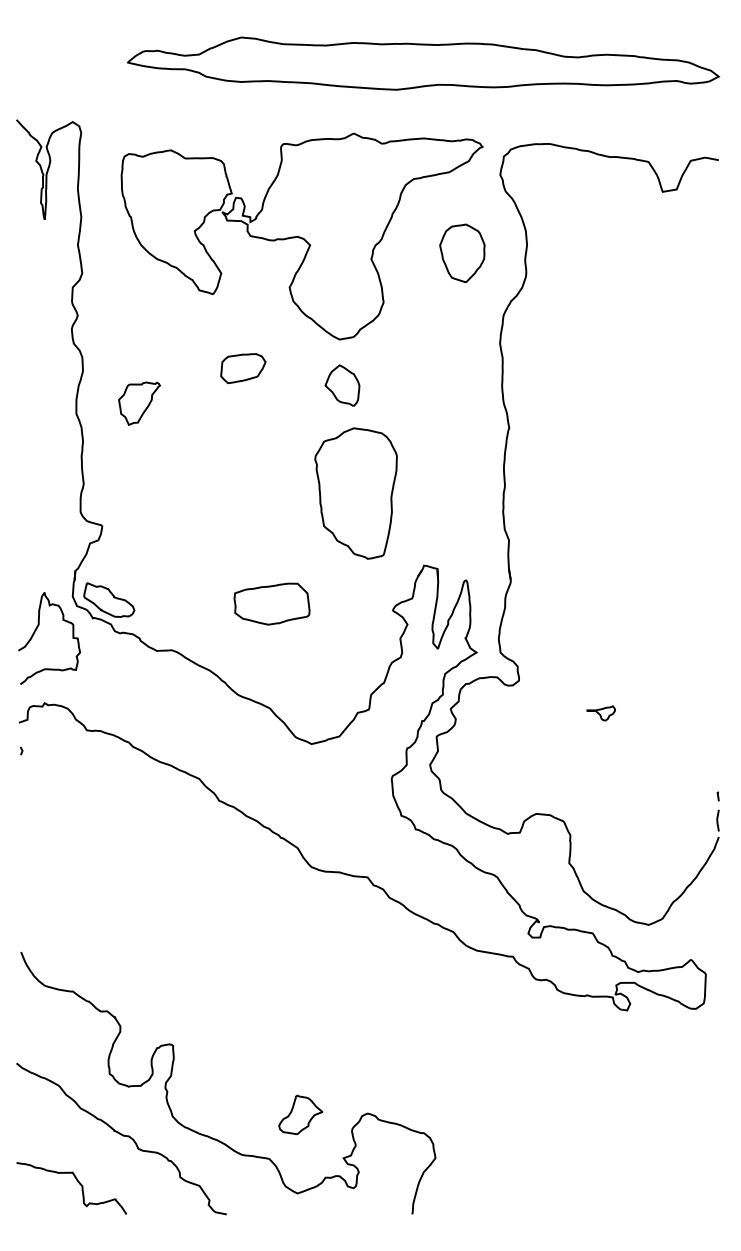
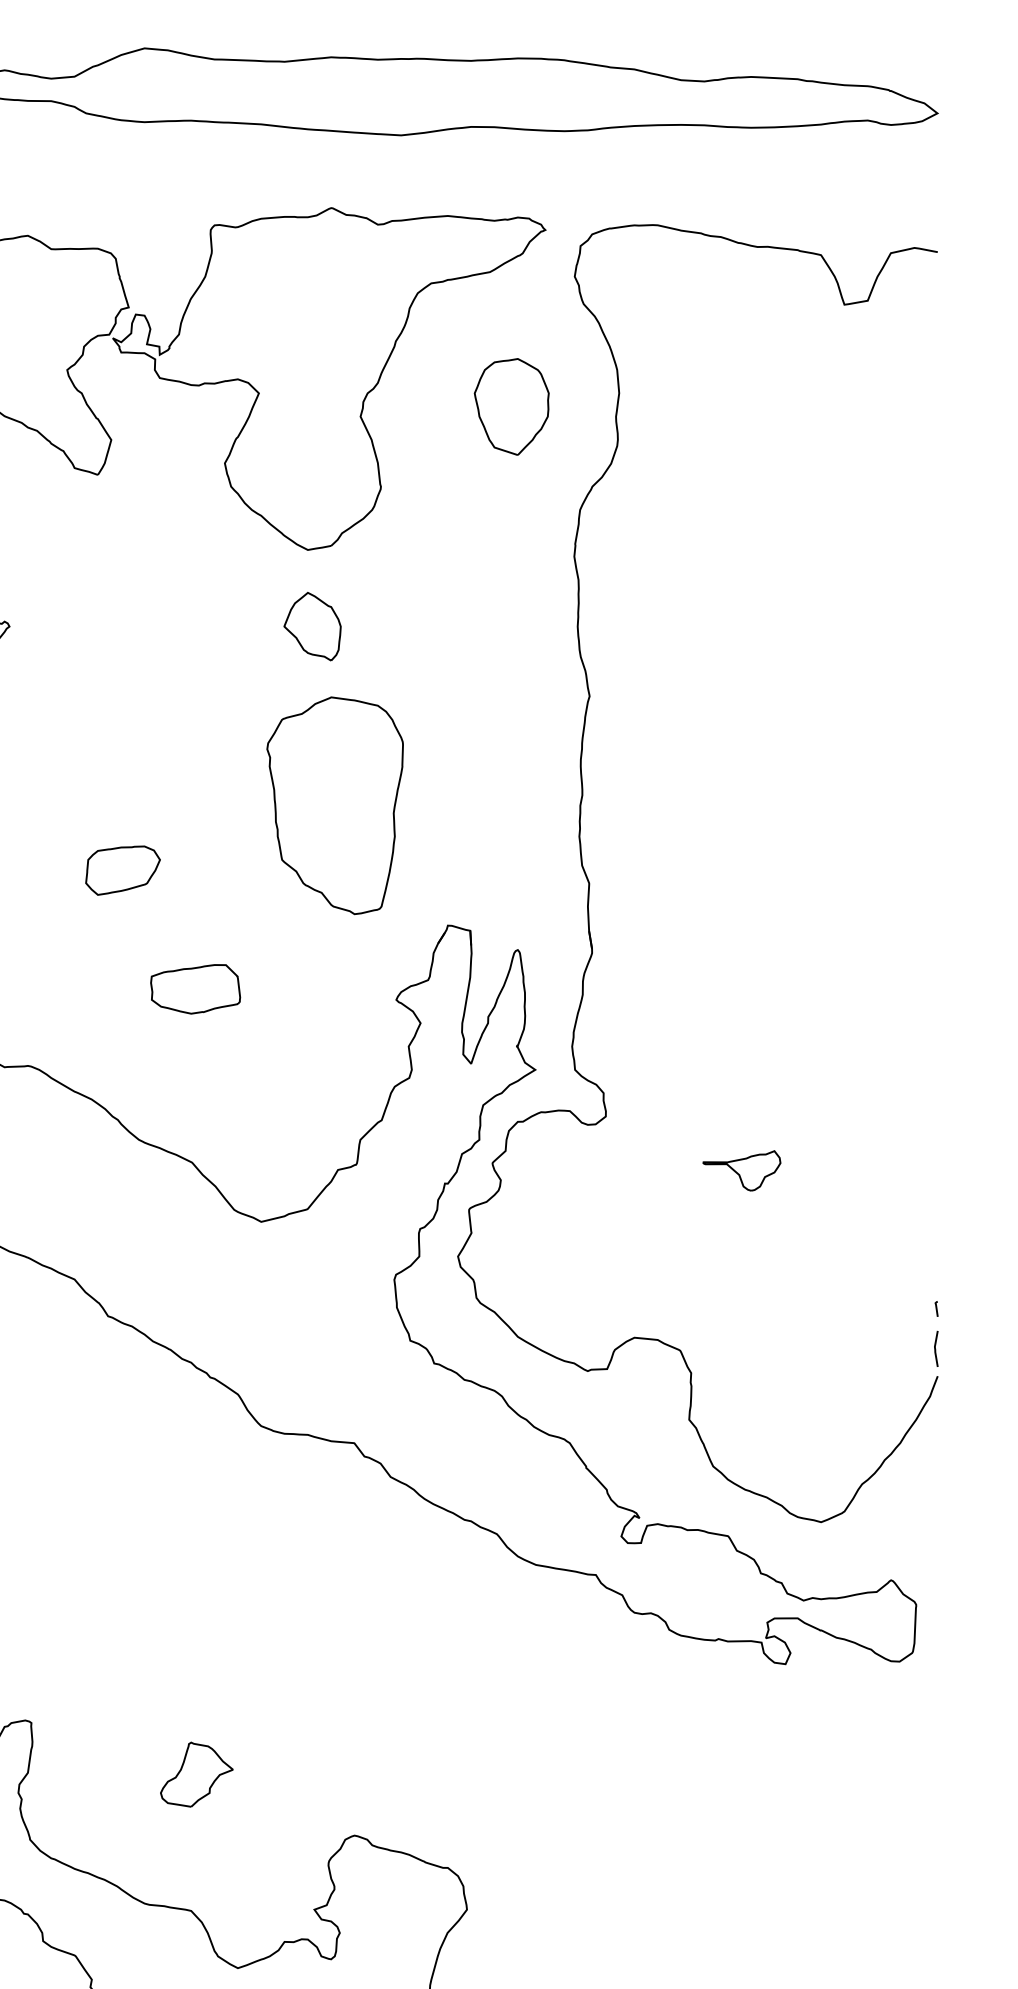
part: (243, 368) -> (123, 870), moved
part: (271, 603) -> (194, 988), size x0.71
part: (601, 713) -> (742, 1171), size x1.67
part: (300, 1114) -> (196, 1773), moved

